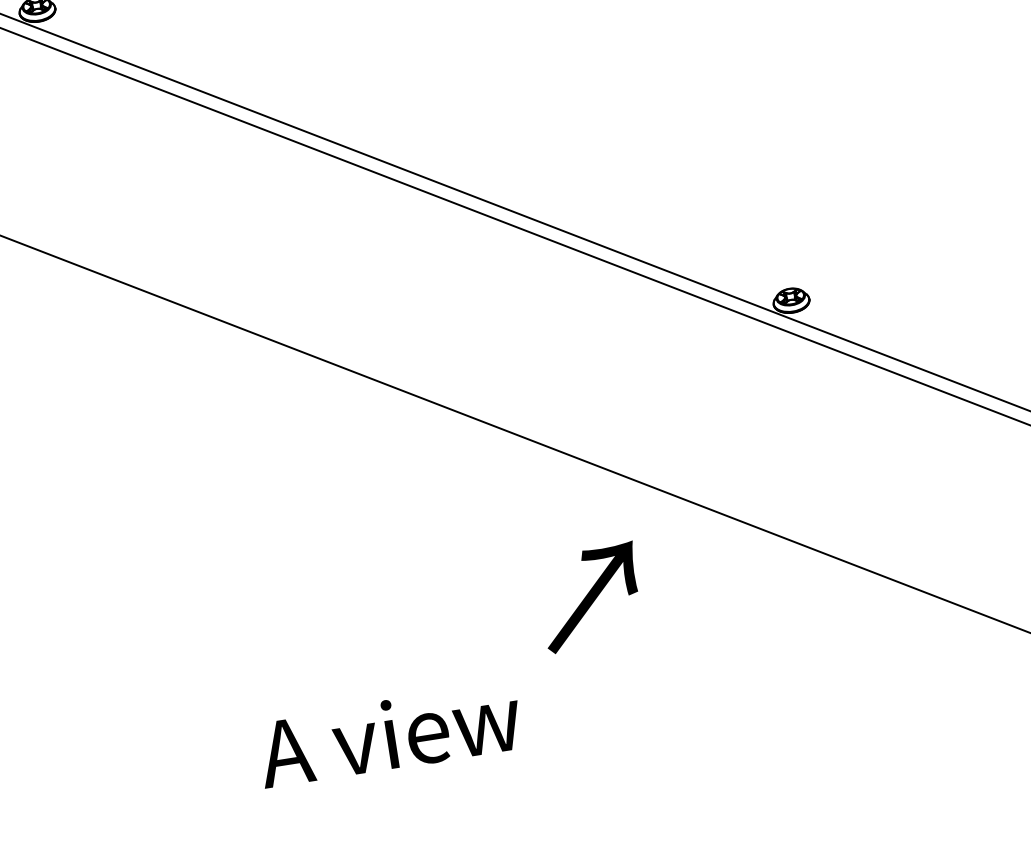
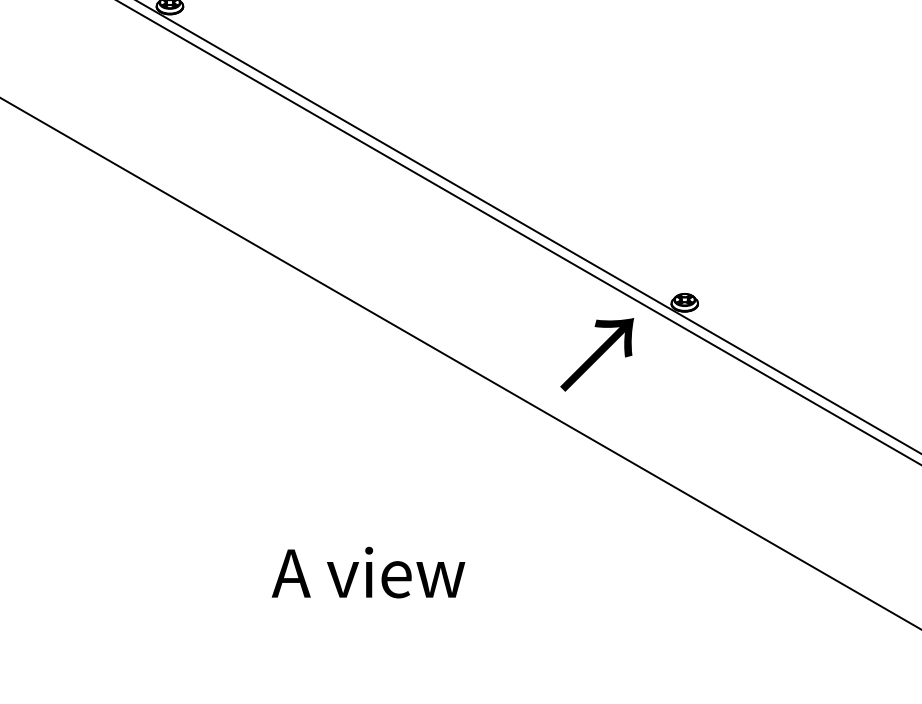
text: (591, 597) -> (597, 354), moved
text: (389, 734) -> (368, 572), moved

